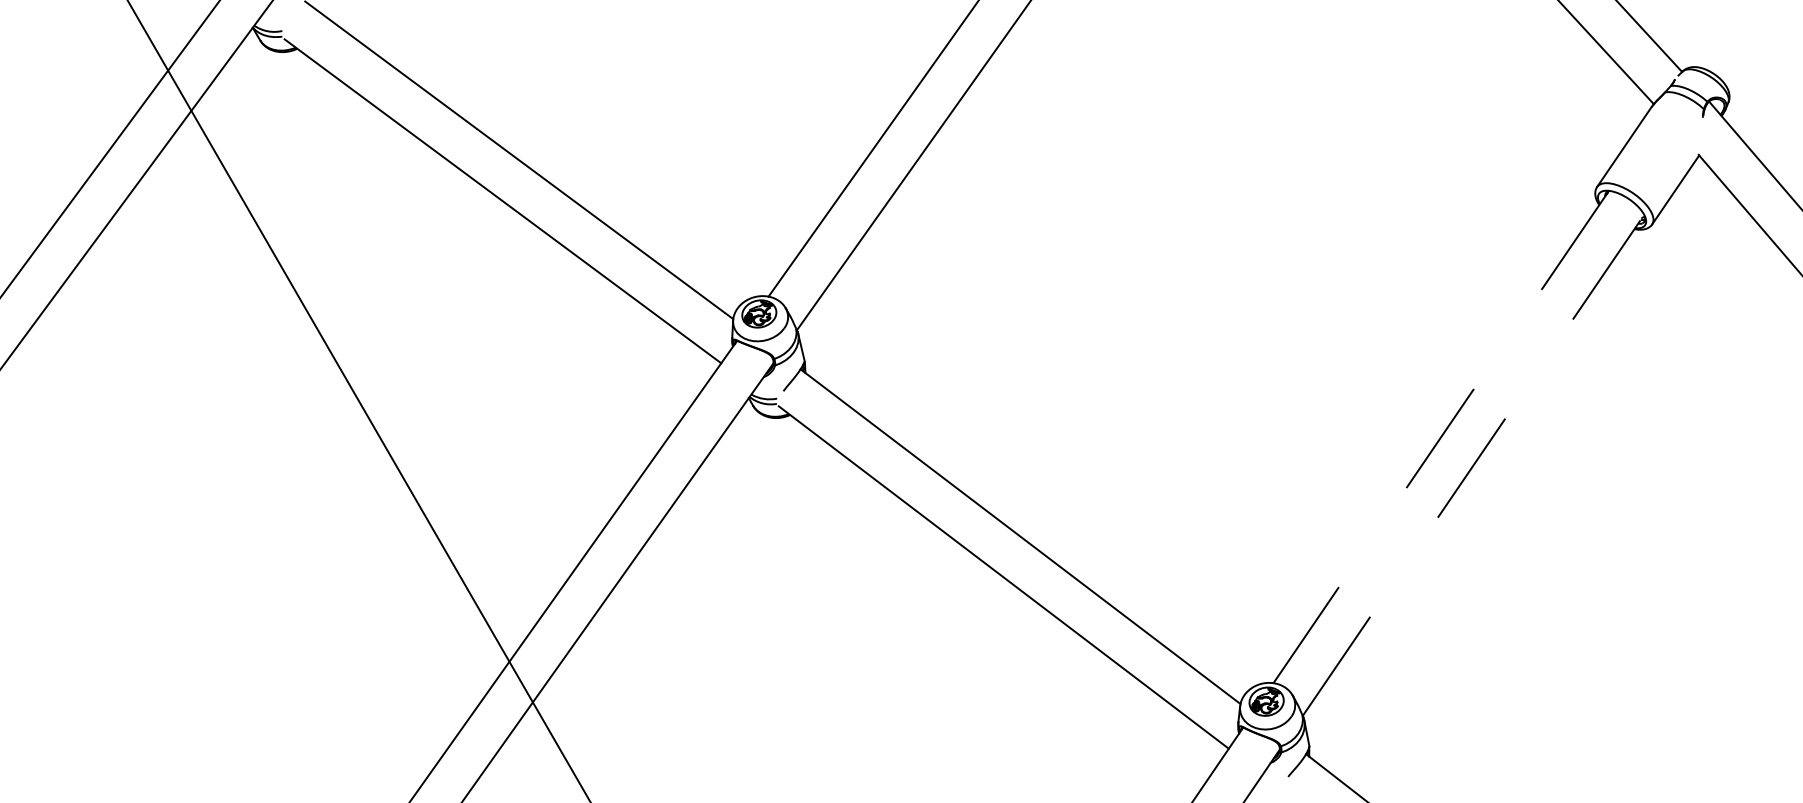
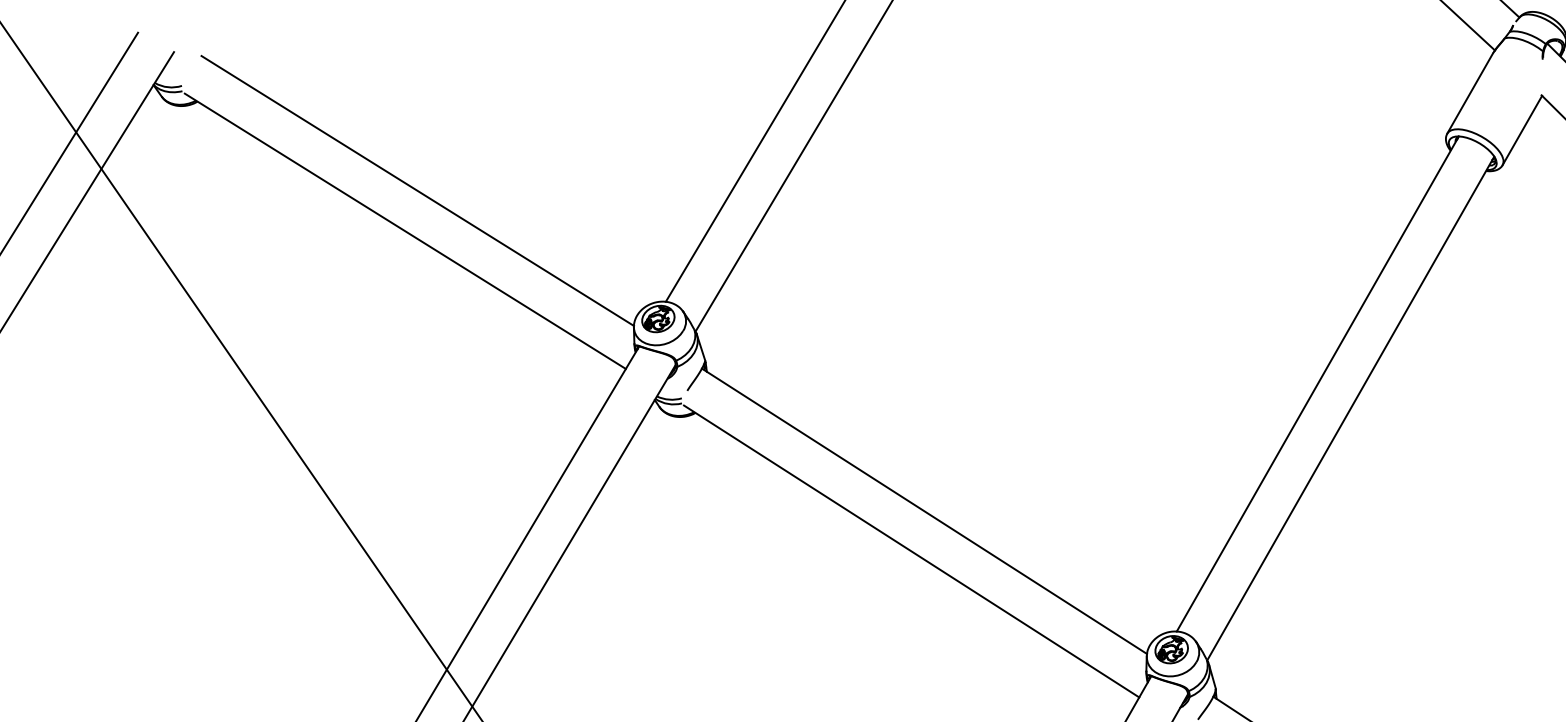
line: (1441, 437) -> (1318, 384), dashed -> solid
line: (1473, 464) -> (1350, 407), dashed -> solid

